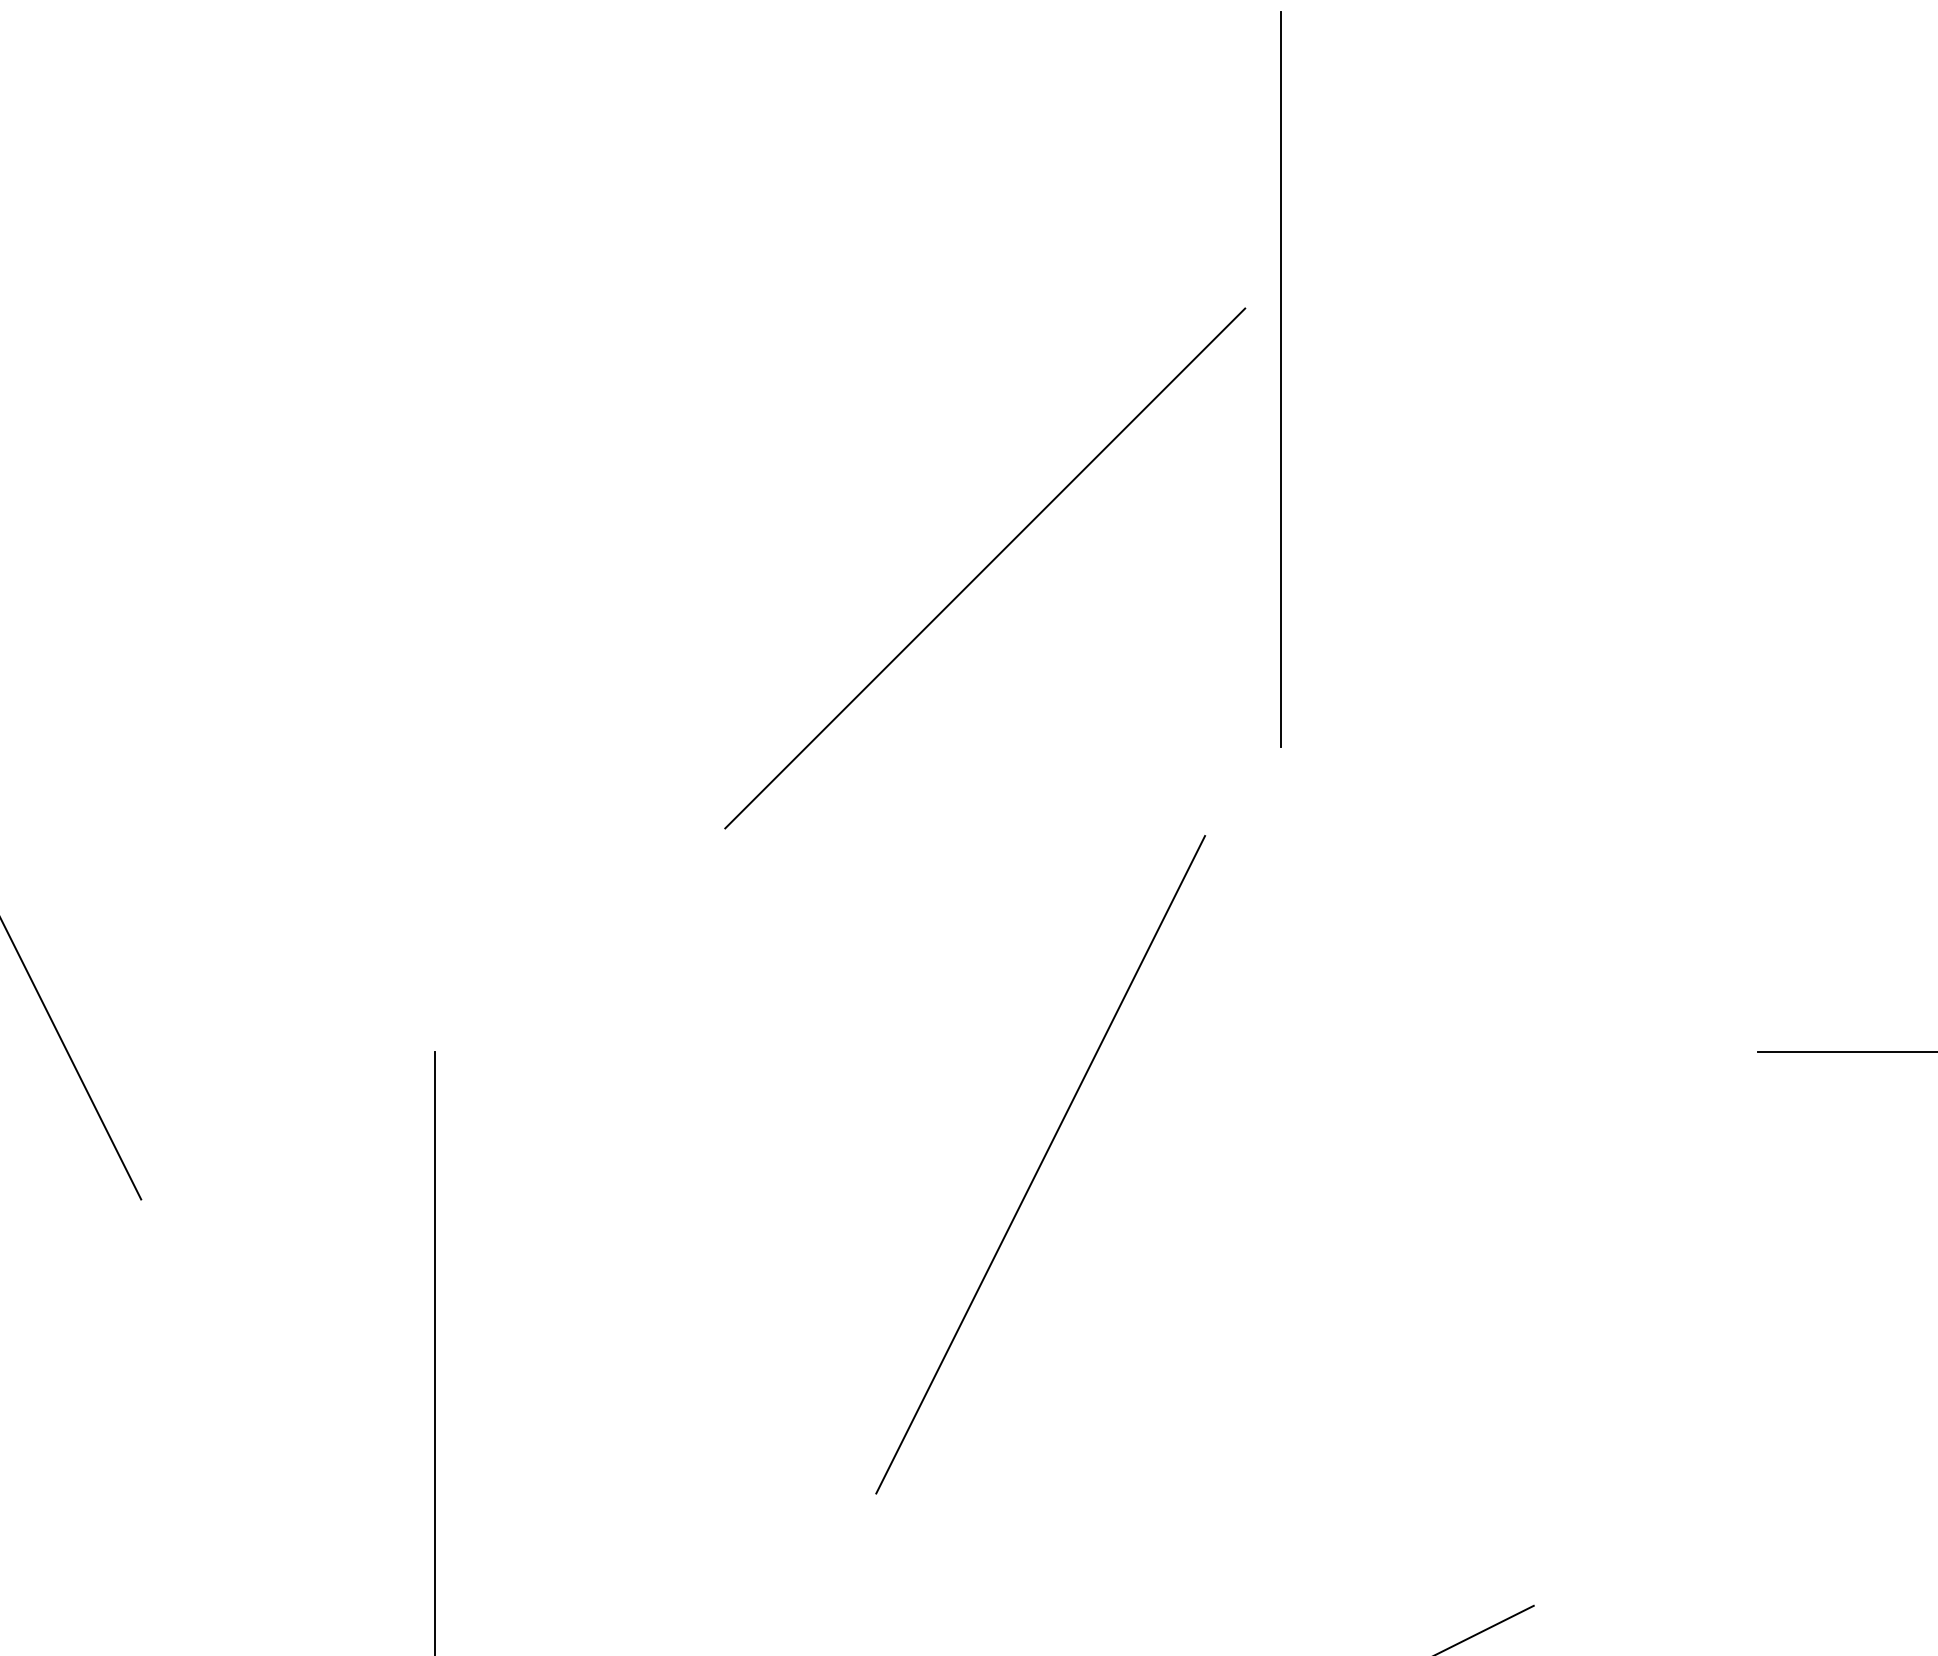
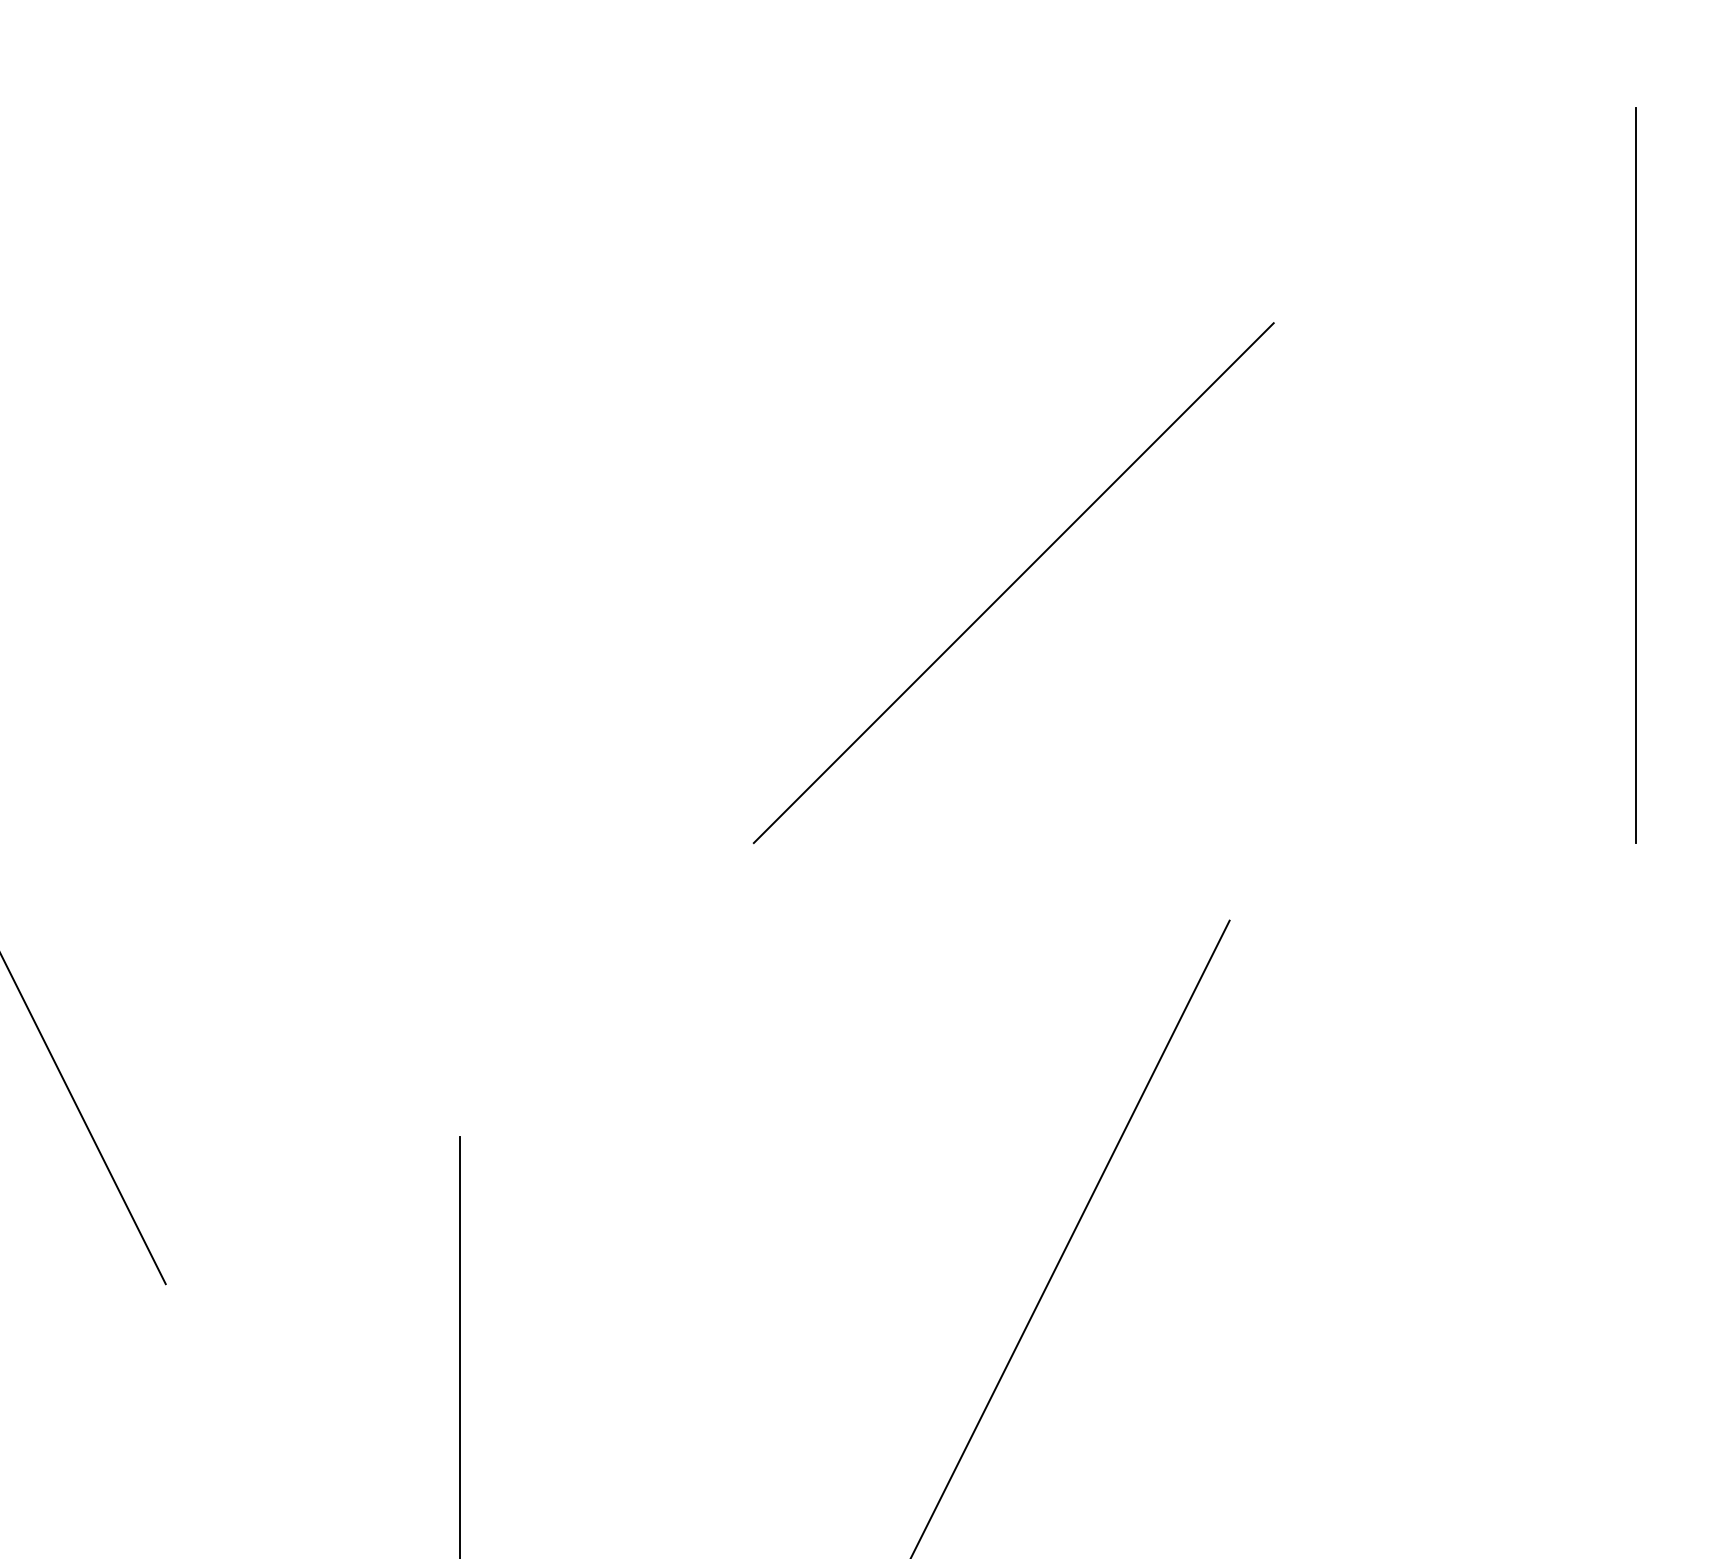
line: (1280, 379) -> (1635, 475), moved
line: (985, 568) -> (1014, 583), moved

